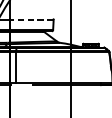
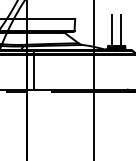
line: (31, 19) -> (50, 19), dashed -> solid
line: (87, 29) -> (112, 30), added
line: (95, 29) -> (121, 30), added

